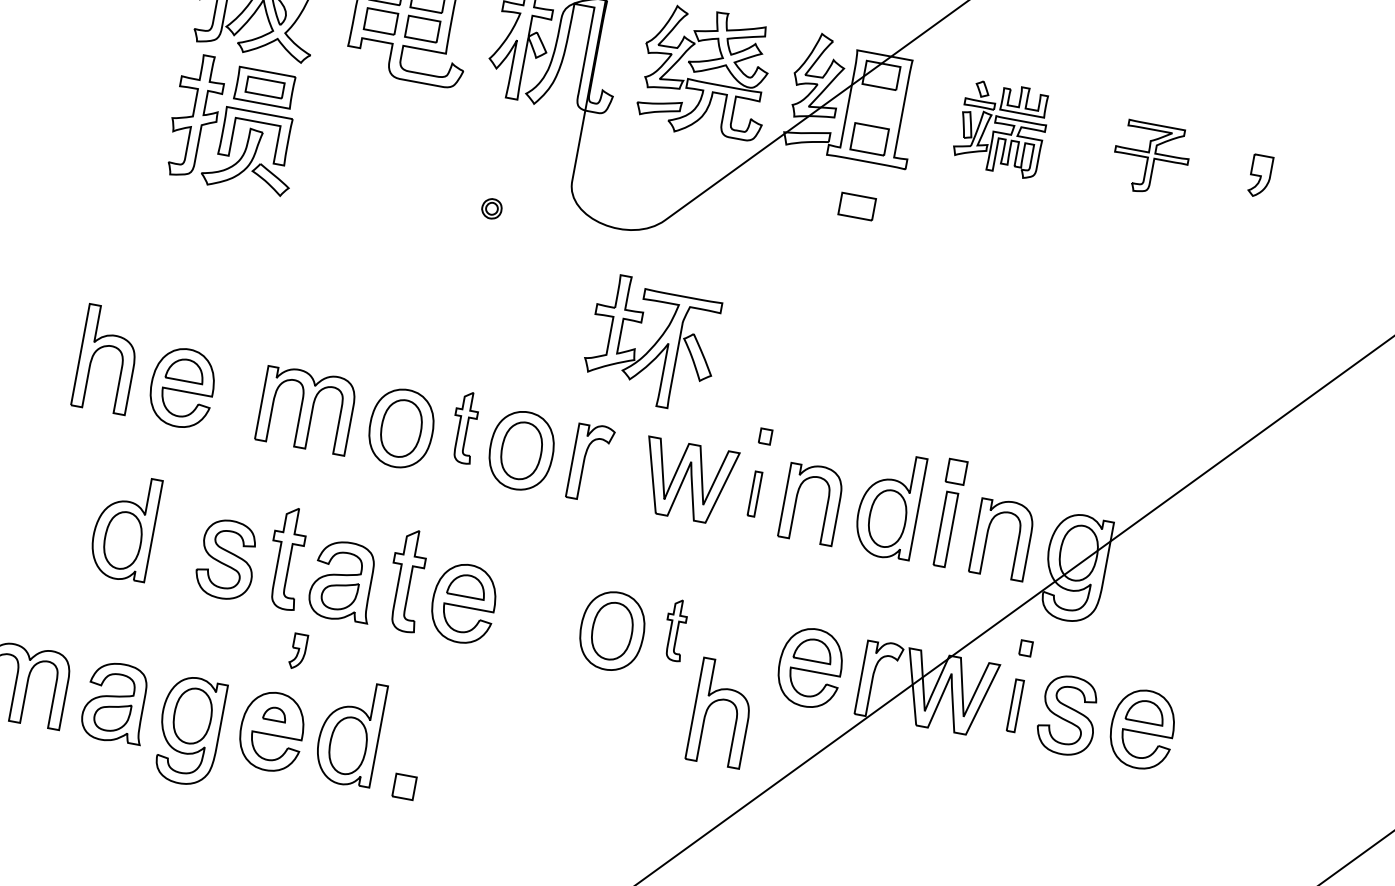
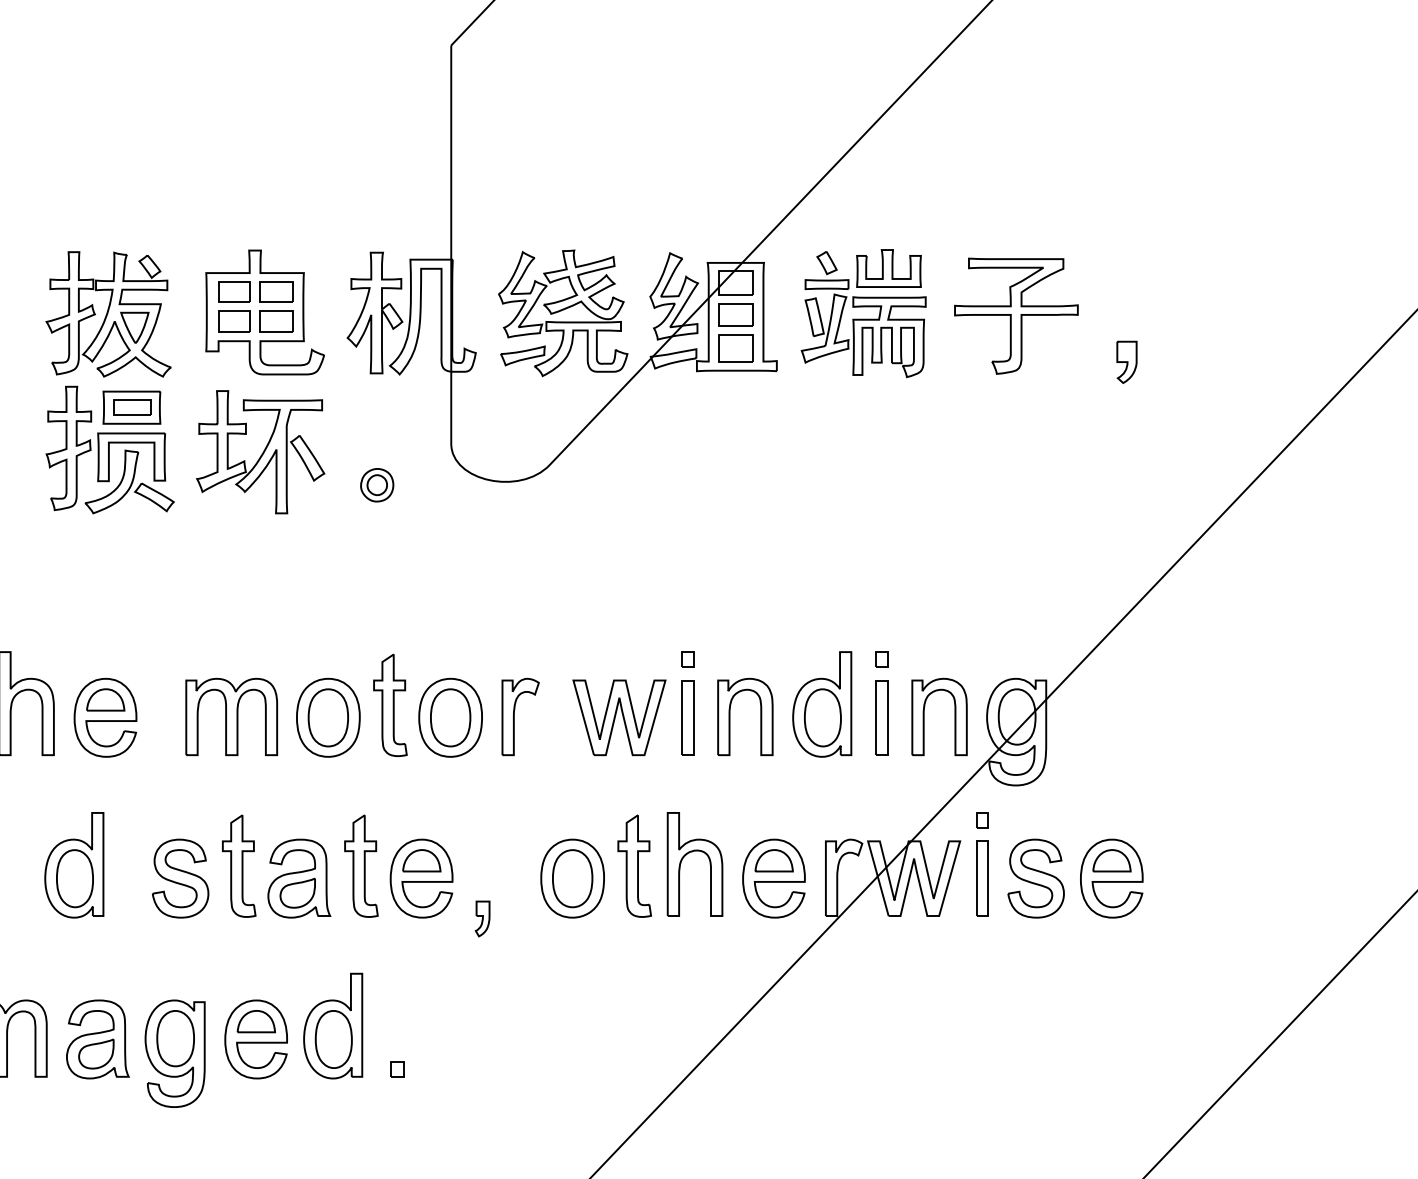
part: (1001, 128) -> (863, 313), size x1.43
part: (1151, 158) -> (1016, 315), size x1.67
part: (1260, 175) -> (1126, 361), moved
part: (856, 206) -> (735, 314), moved
part: (492, 209) -> (377, 485), size x1.67
part: (652, 343) -> (260, 452), moved
part: (464, 426) -> (390, 704), size x1.43
part: (955, 471) -> (881, 659), size x0.62
part: (754, 493) -> (687, 717), size x1.67
part: (675, 629) -> (634, 865), size x1.67
part: (298, 651) -> (482, 918), moved
part: (714, 702) -> (686, 855), moved
part: (1015, 705) -> (982, 878), size x1.43
part: (274, 713) -> (255, 1021), size x1.67
part: (405, 786) -> (397, 1069), size x0.62

